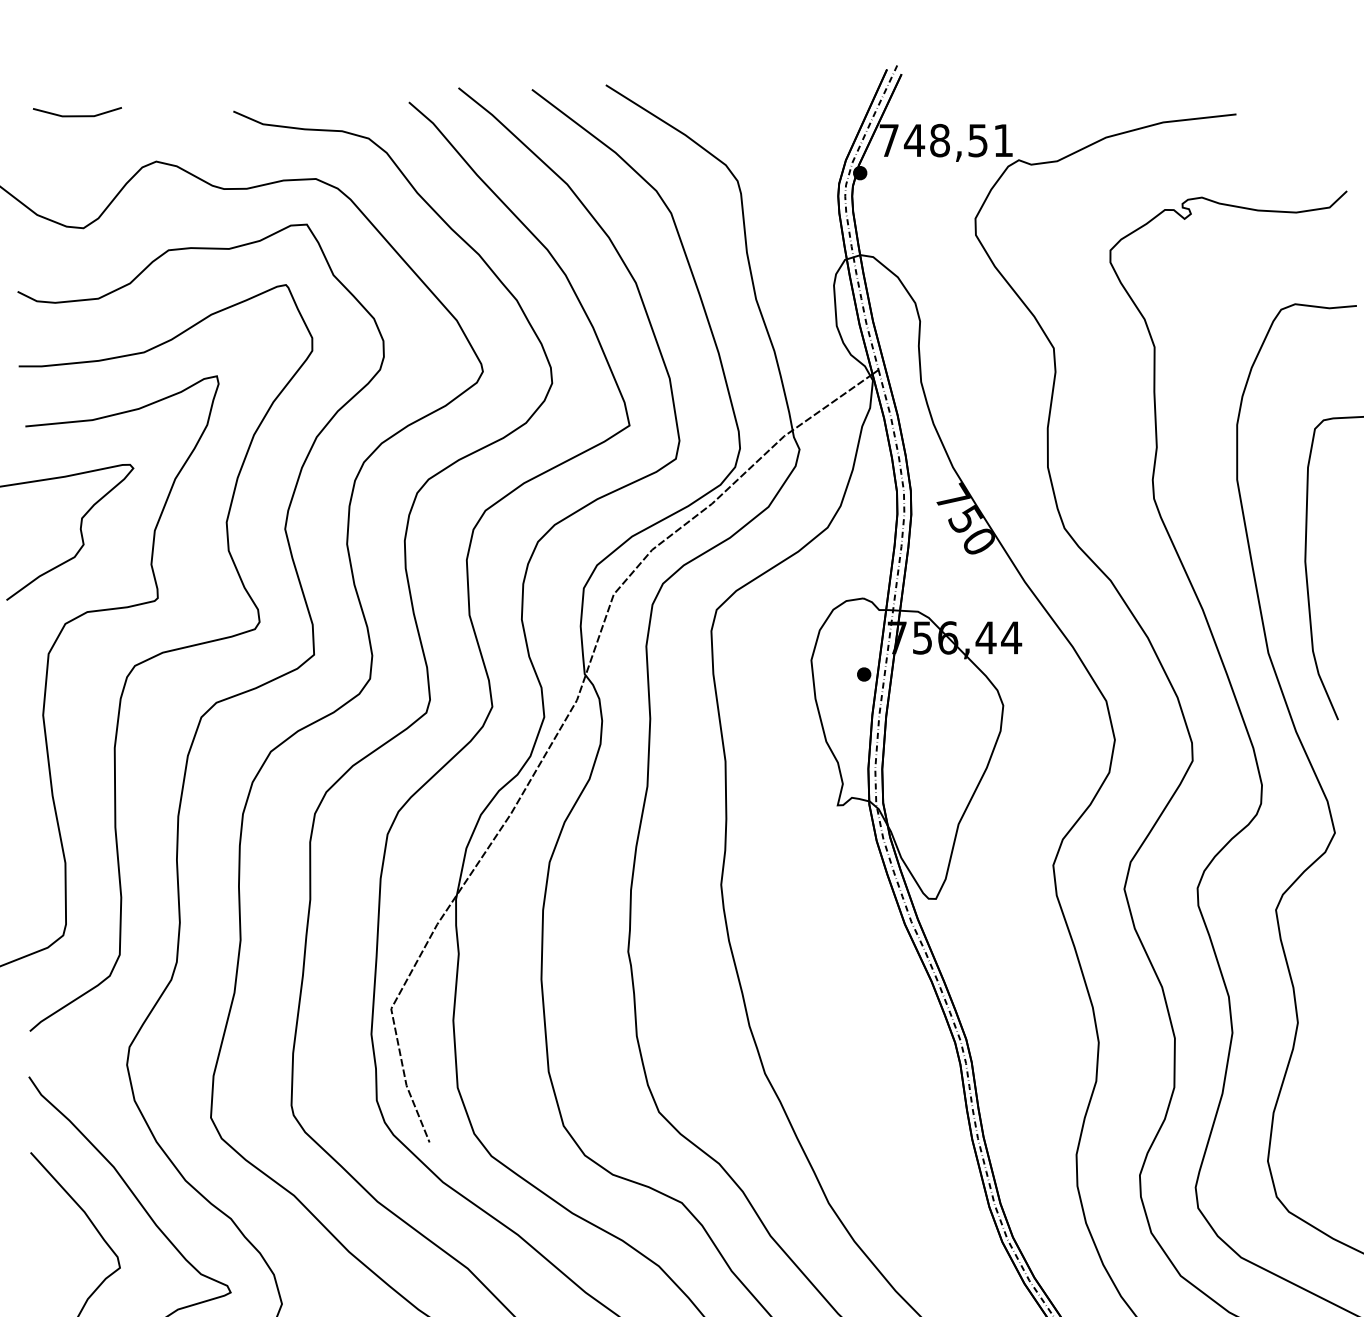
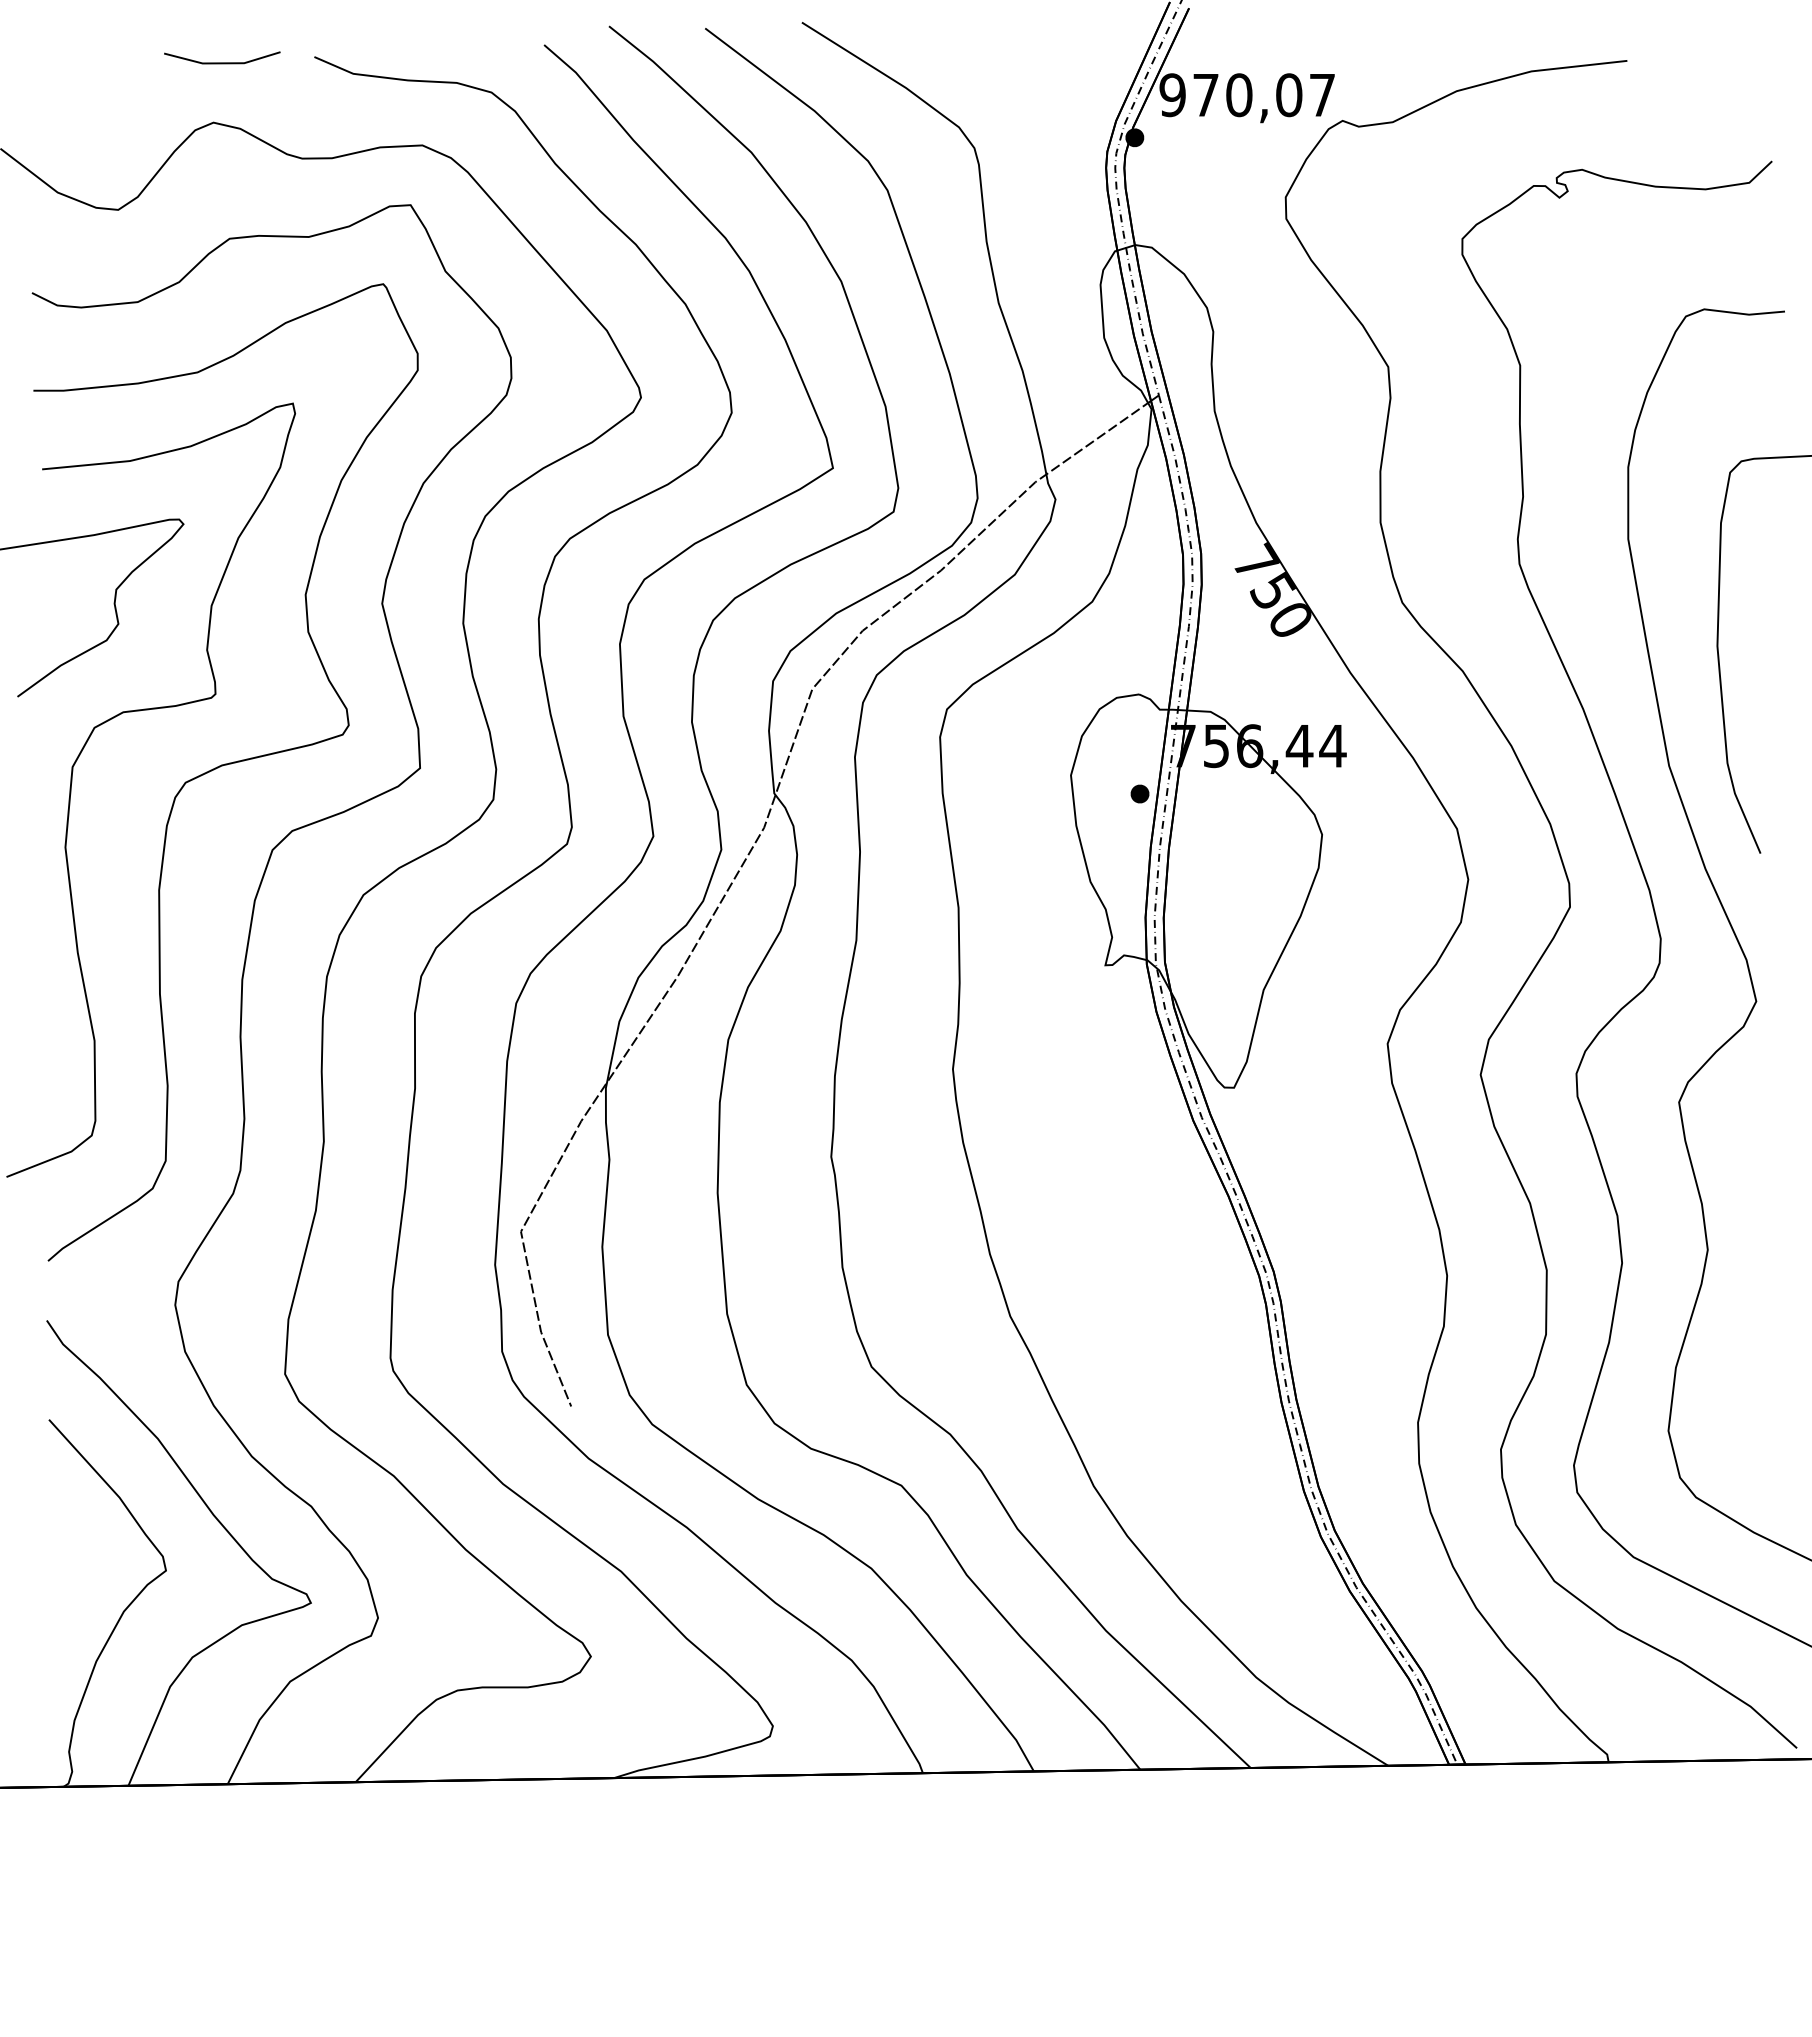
line: (77, 115) -> (222, 62), moved
text: (945, 140) -> (1246, 95), 748,51 -> 970,07

